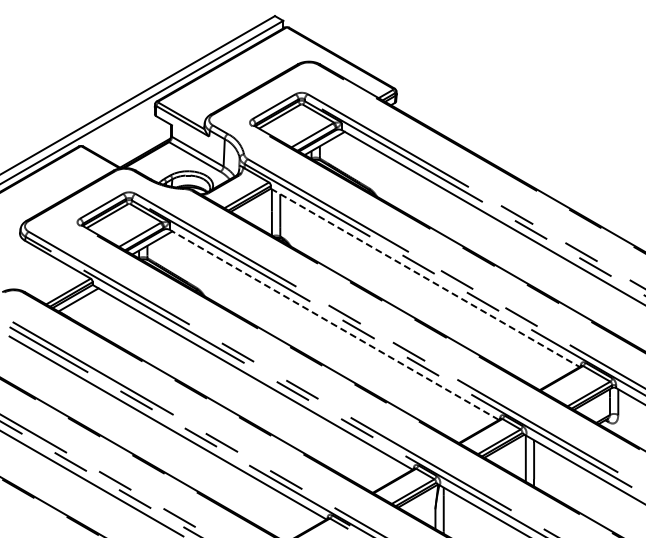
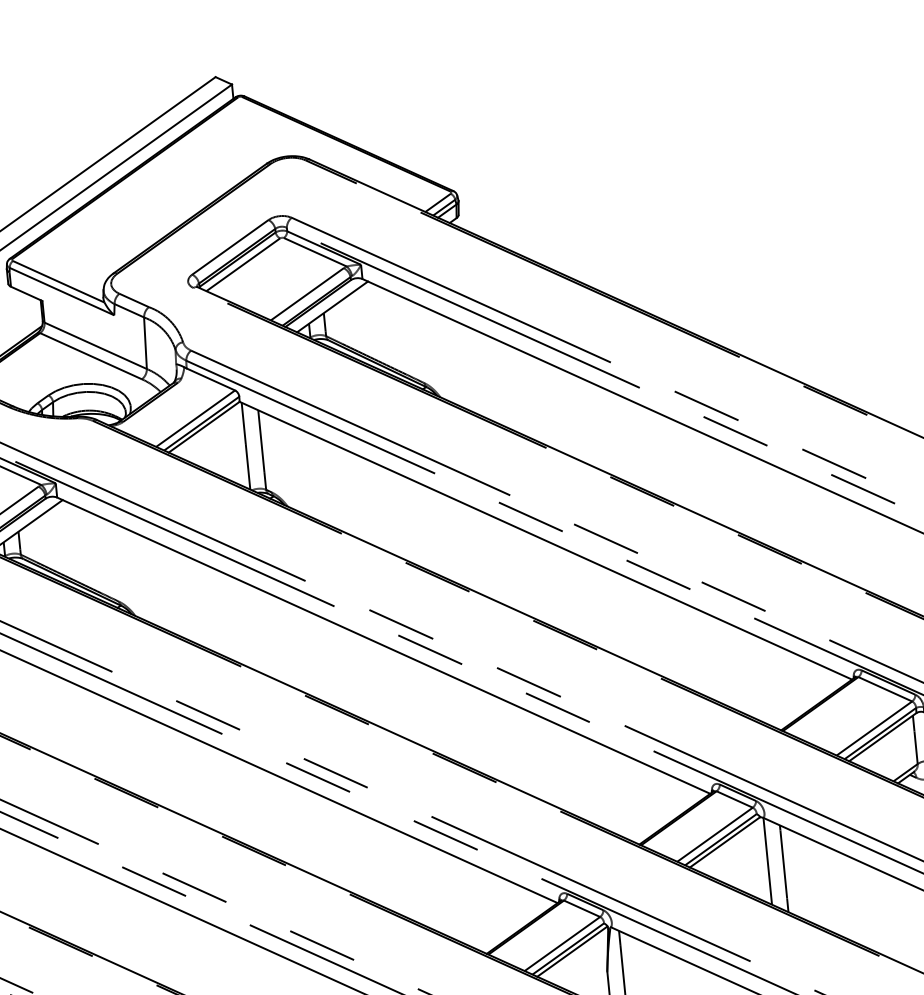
line: (425, 278) -> (546, 541), dashed -> solid
line: (333, 324) -> (382, 645), dashed -> solid

